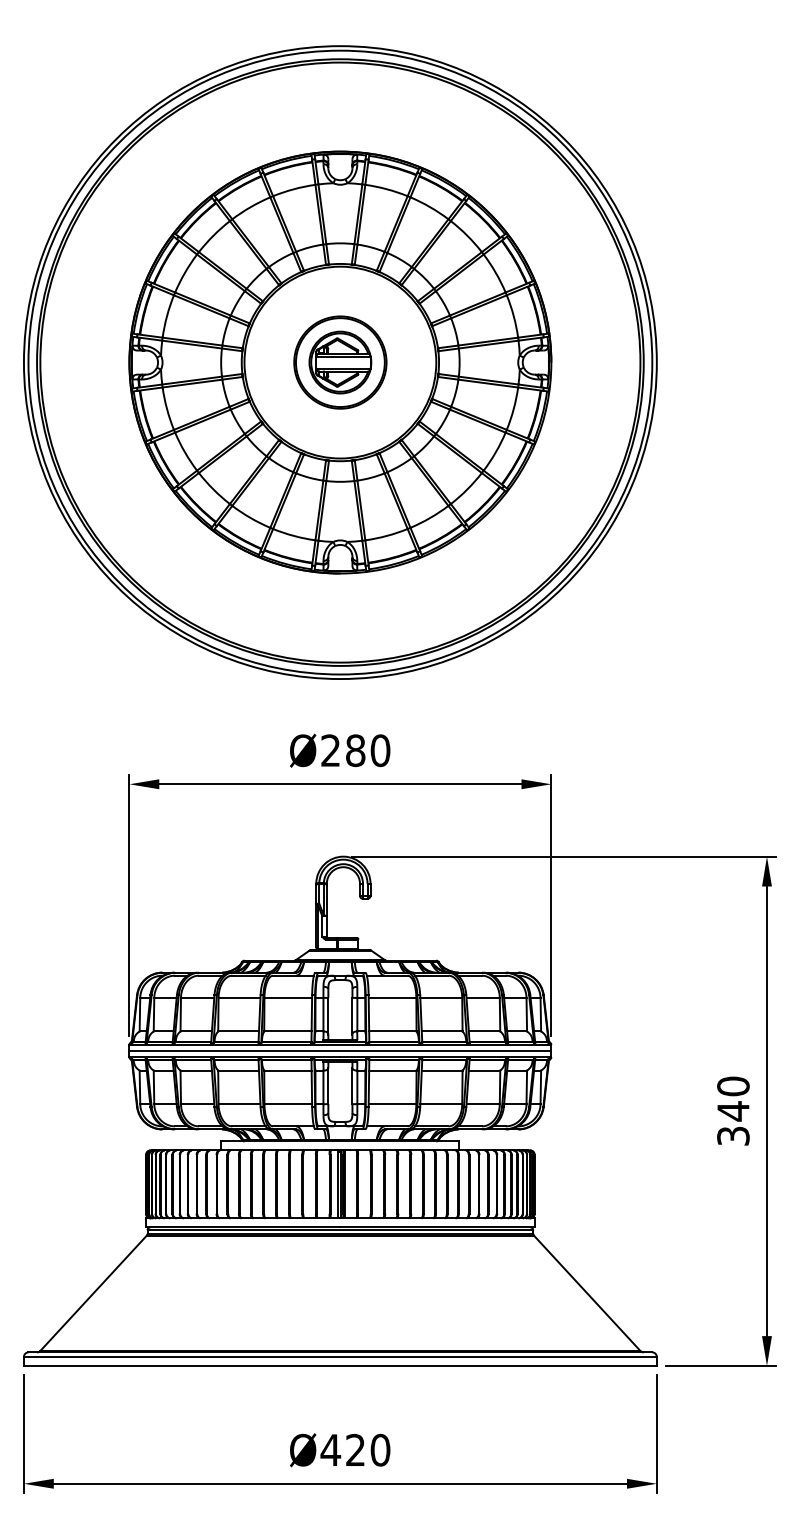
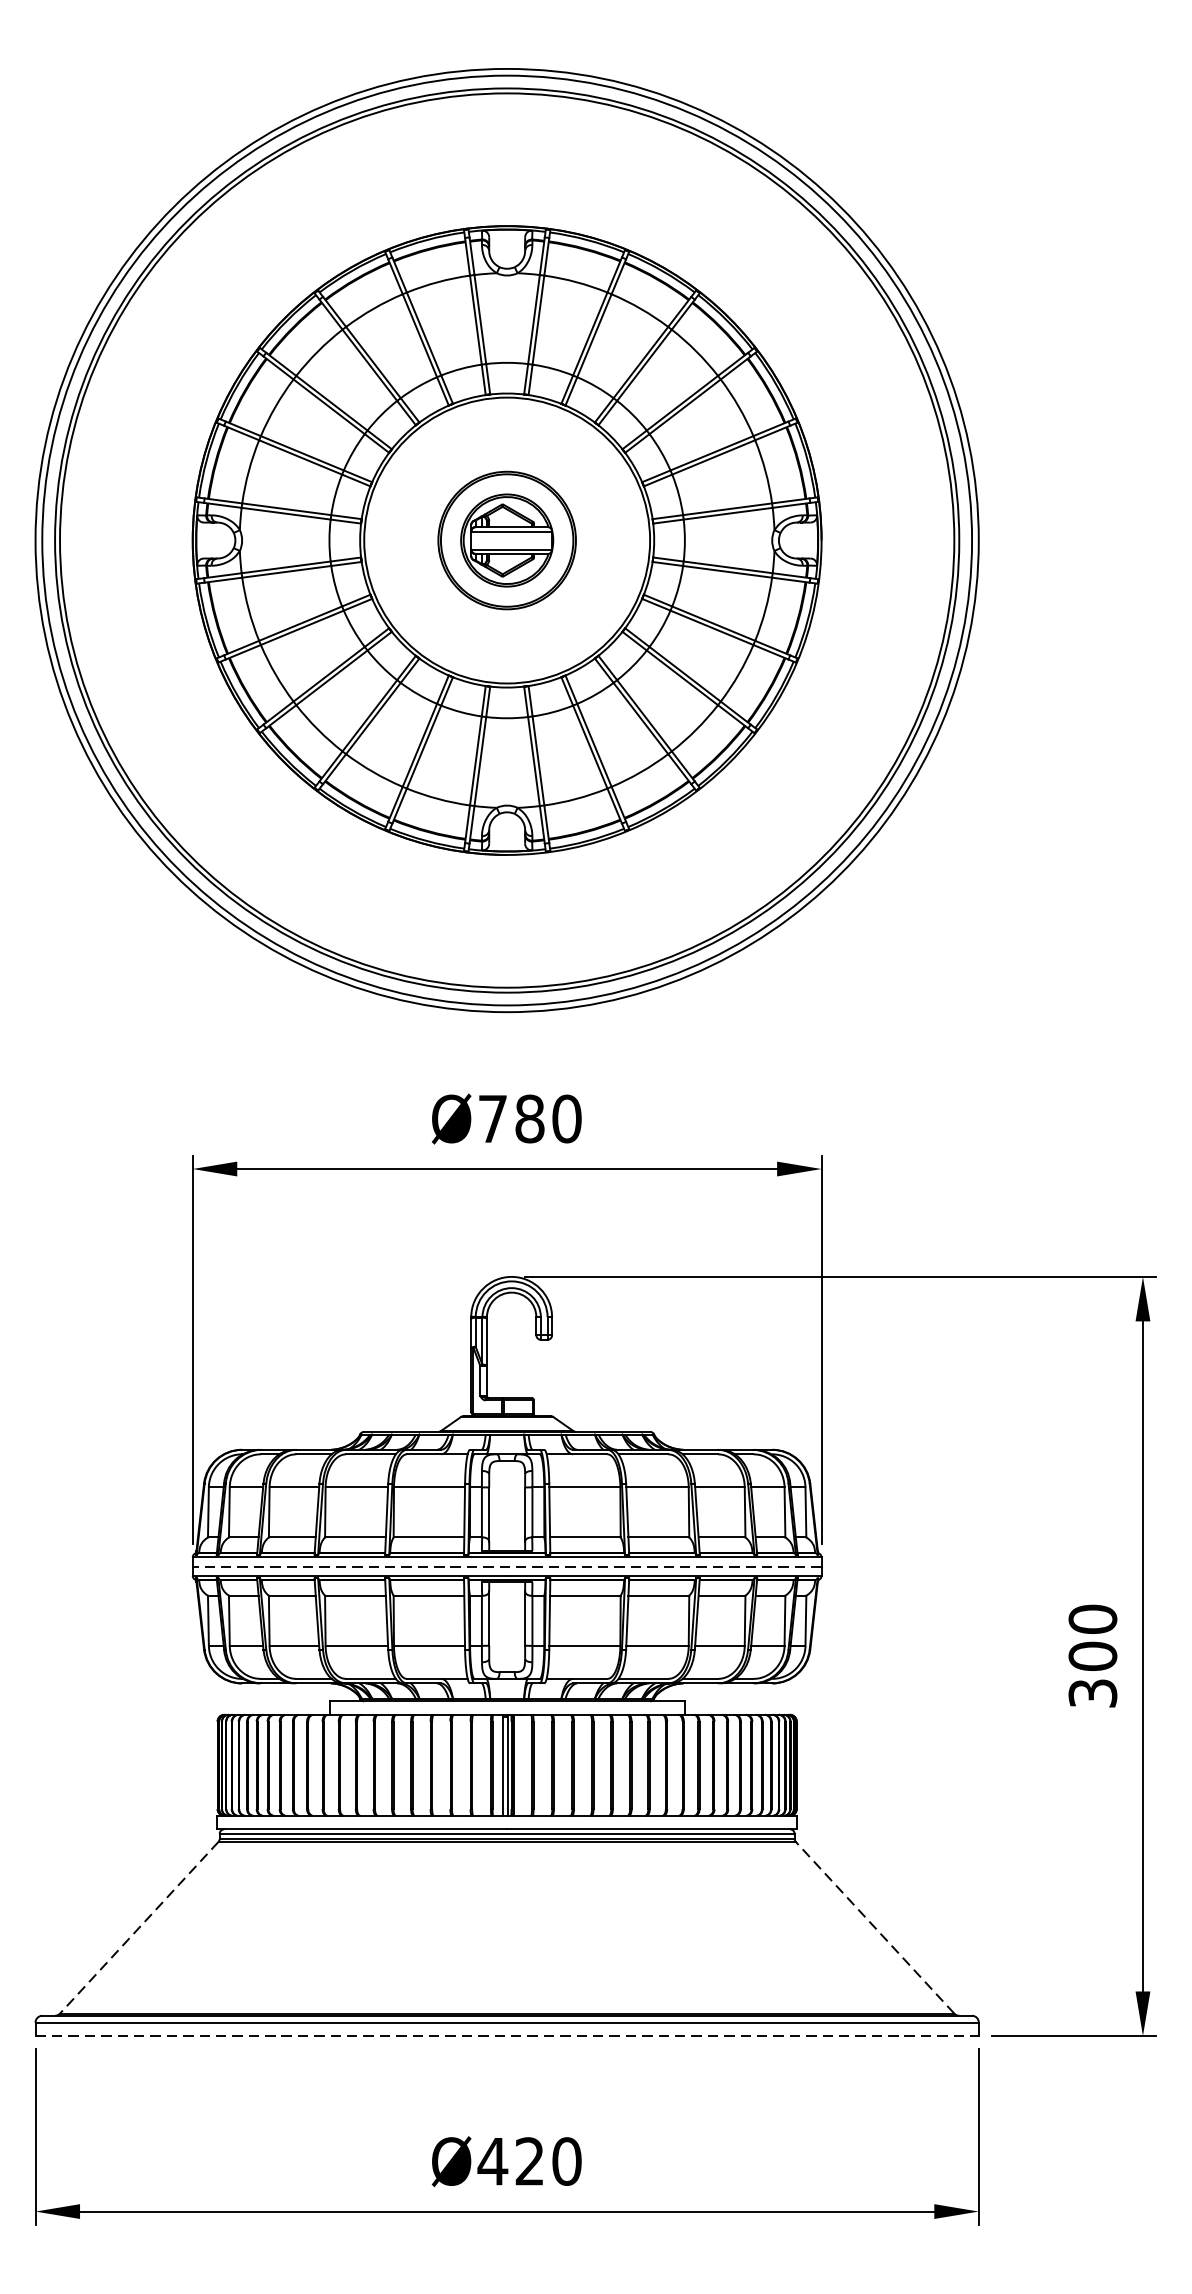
text: (330, 750) -> (492, 1118), Ø280 -> Ø780
line: (340, 1051) -> (507, 1567), solid -> dashed
text: (733, 1111) -> (1093, 1656), 340 -> 300
line: (586, 1292) -> (873, 1926), solid -> dashed
line: (93, 1293) -> (139, 1927), solid -> dashed
line: (340, 1365) -> (507, 2035), solid -> dashed

